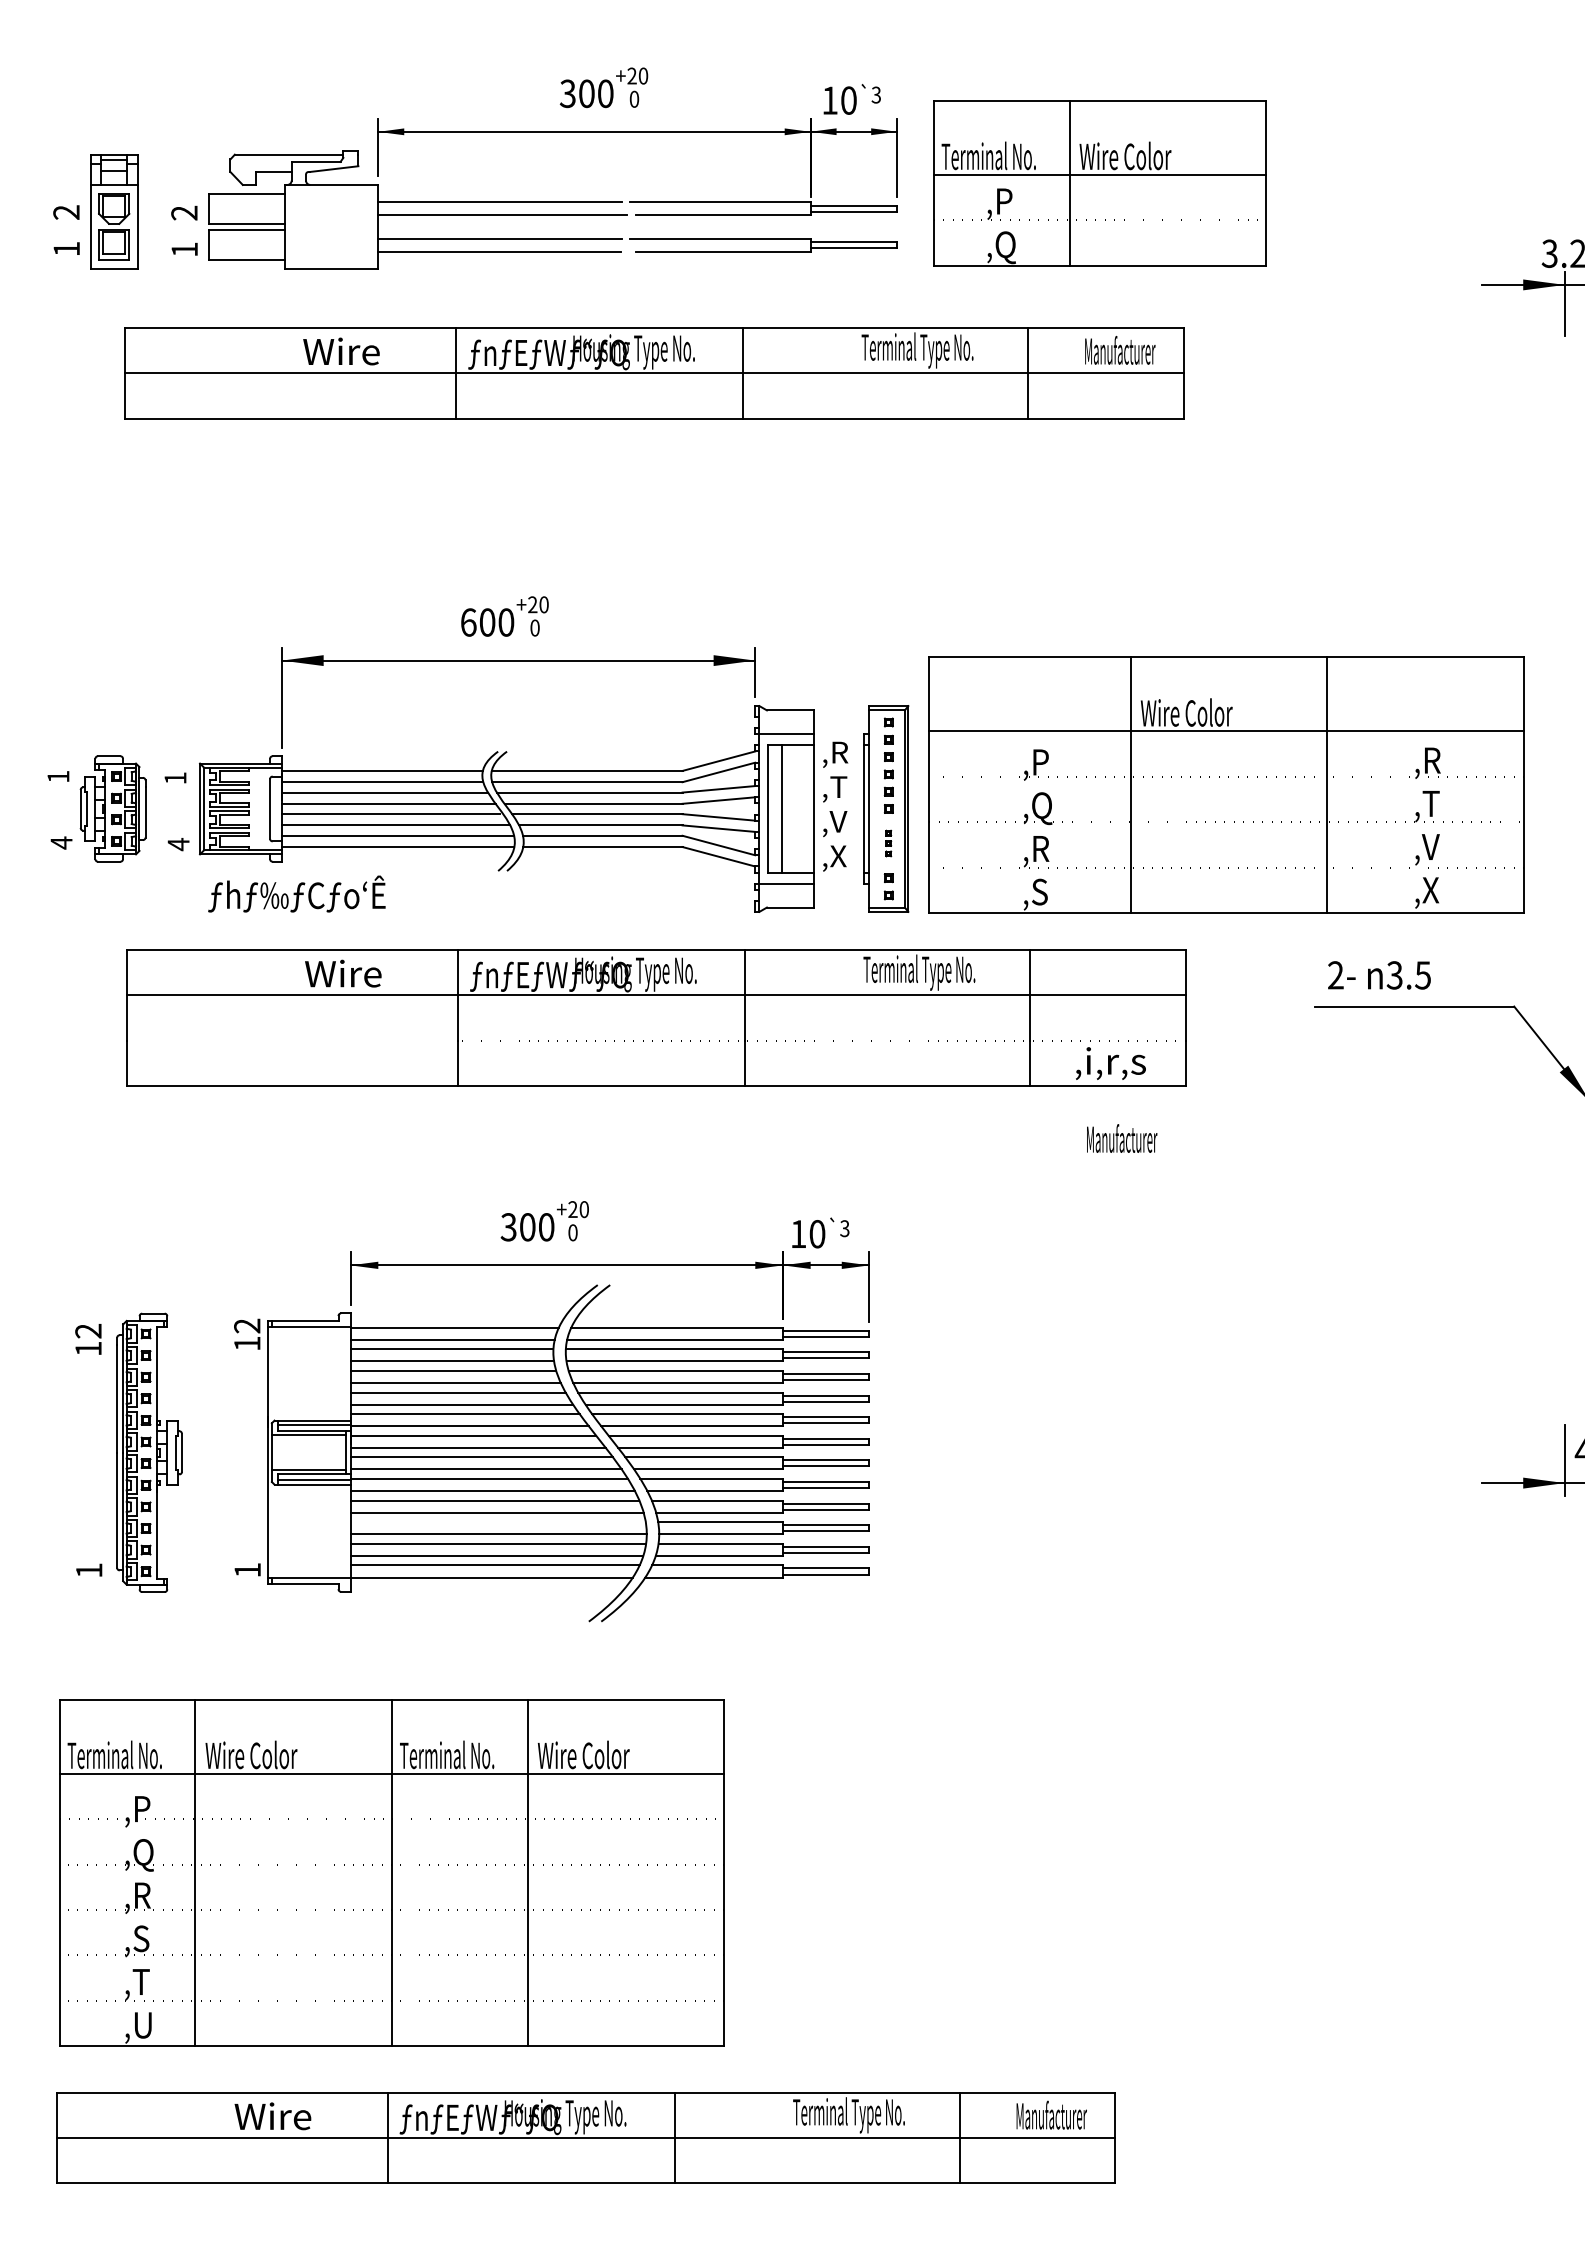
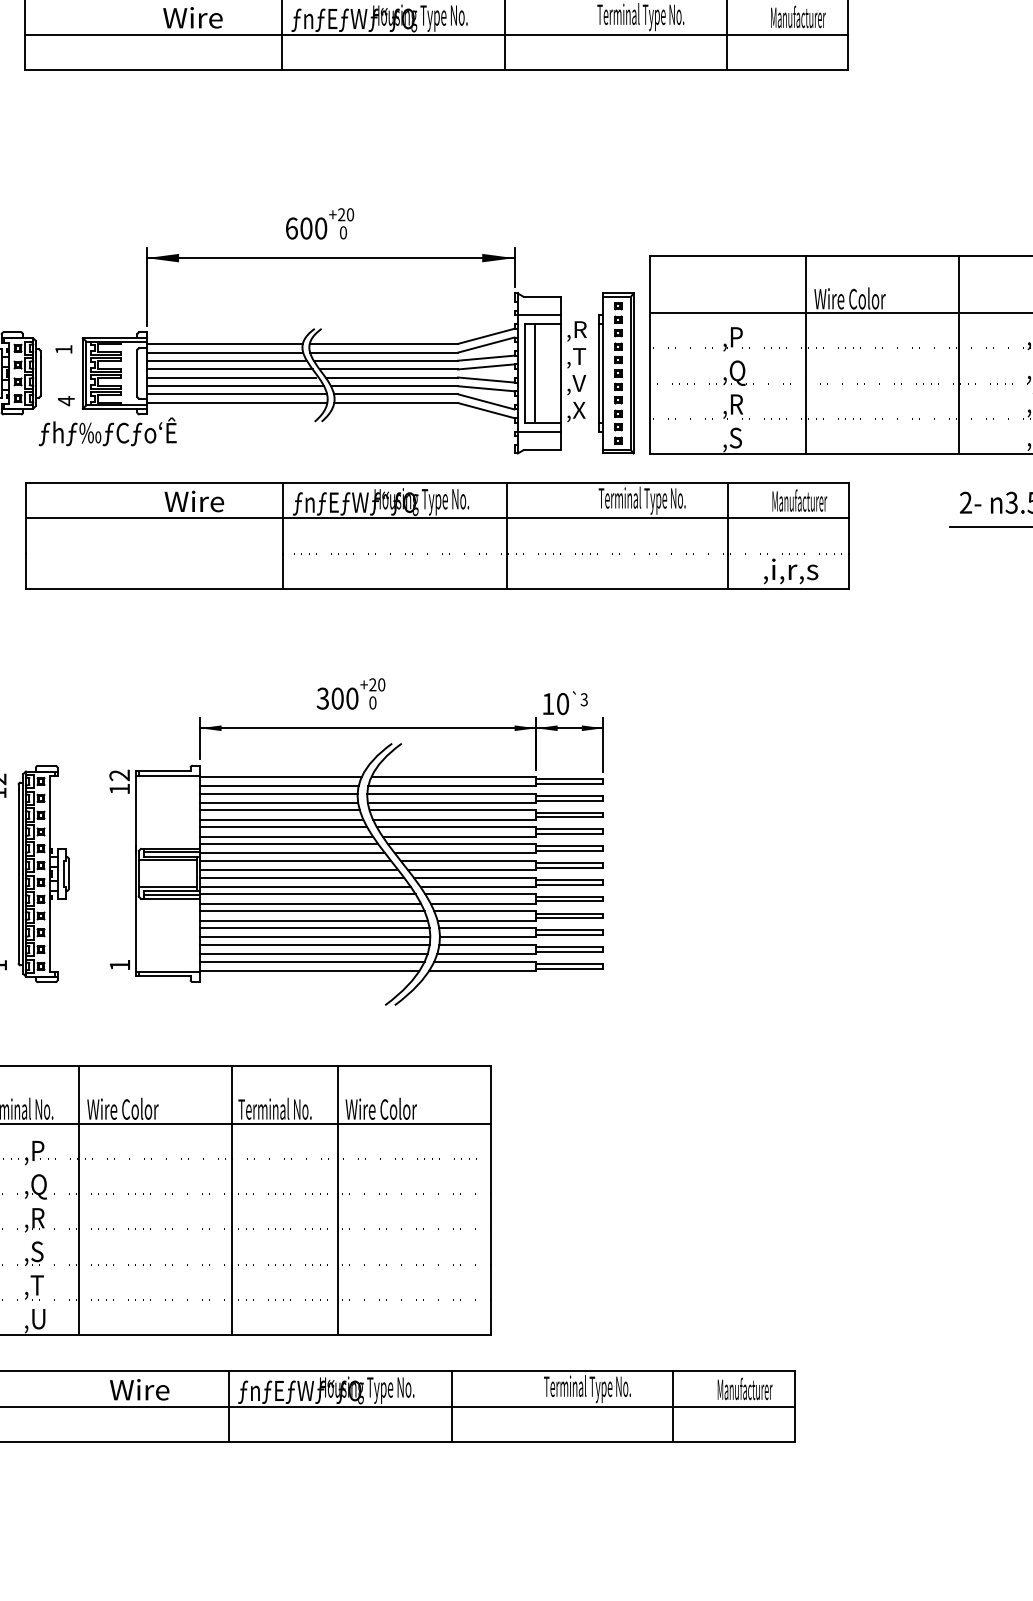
part: (888, 843) -> (618, 400), size x1.67
text: (296, 893) -> (107, 431), moved
text: (1122, 1138) -> (800, 500), moved
line: (497, 1522) -> (314, 928), added

